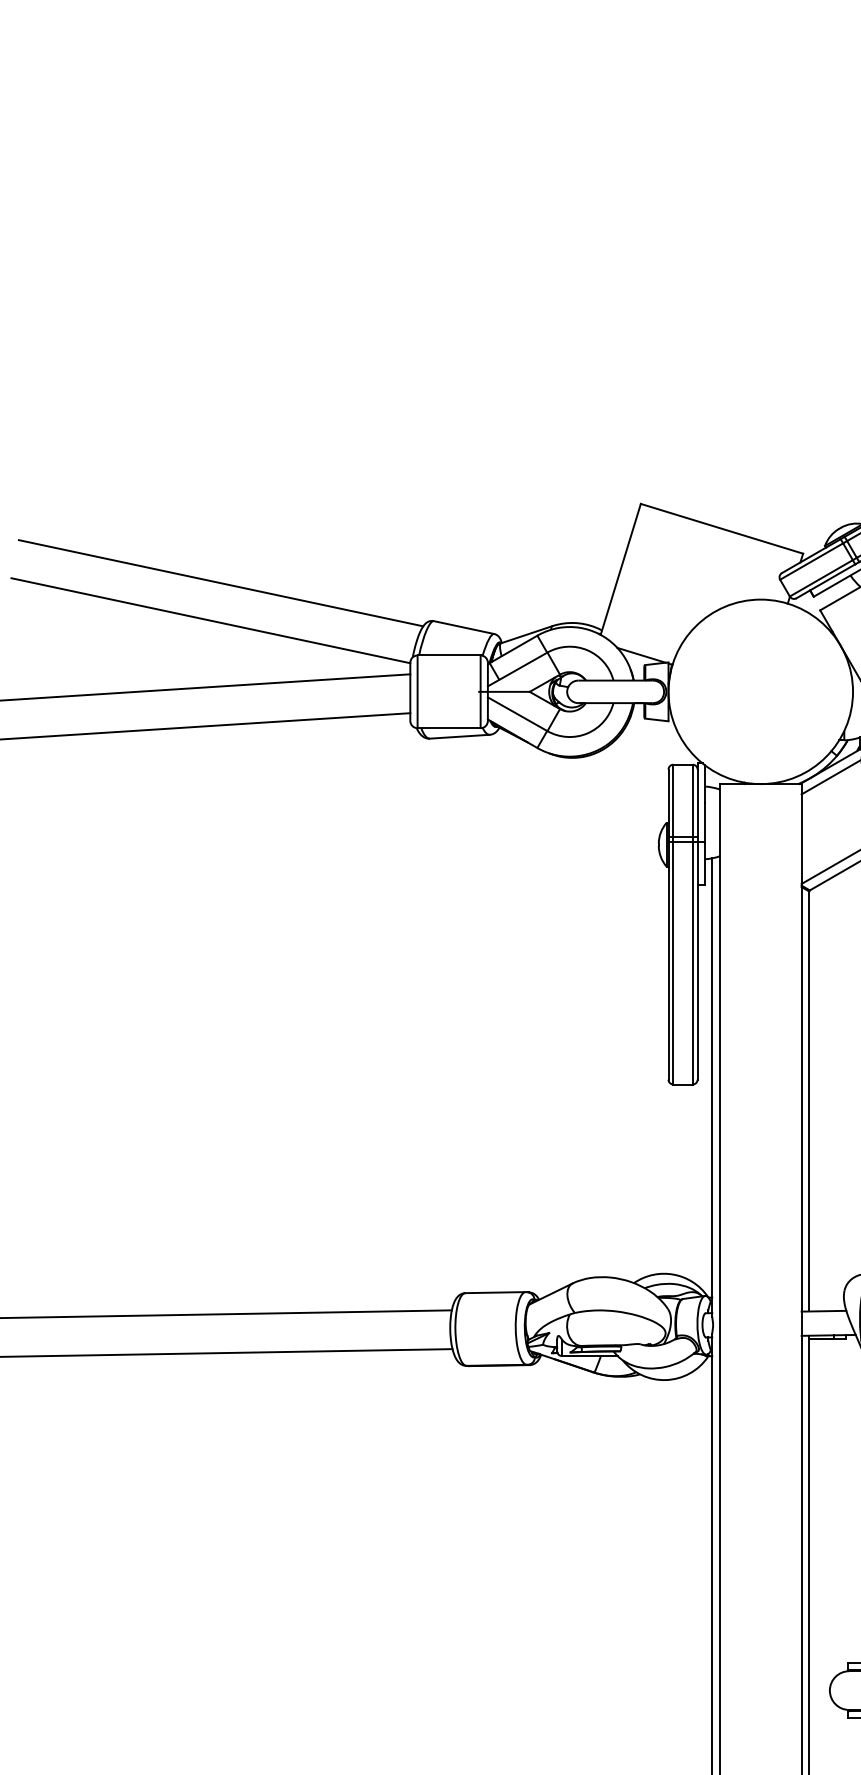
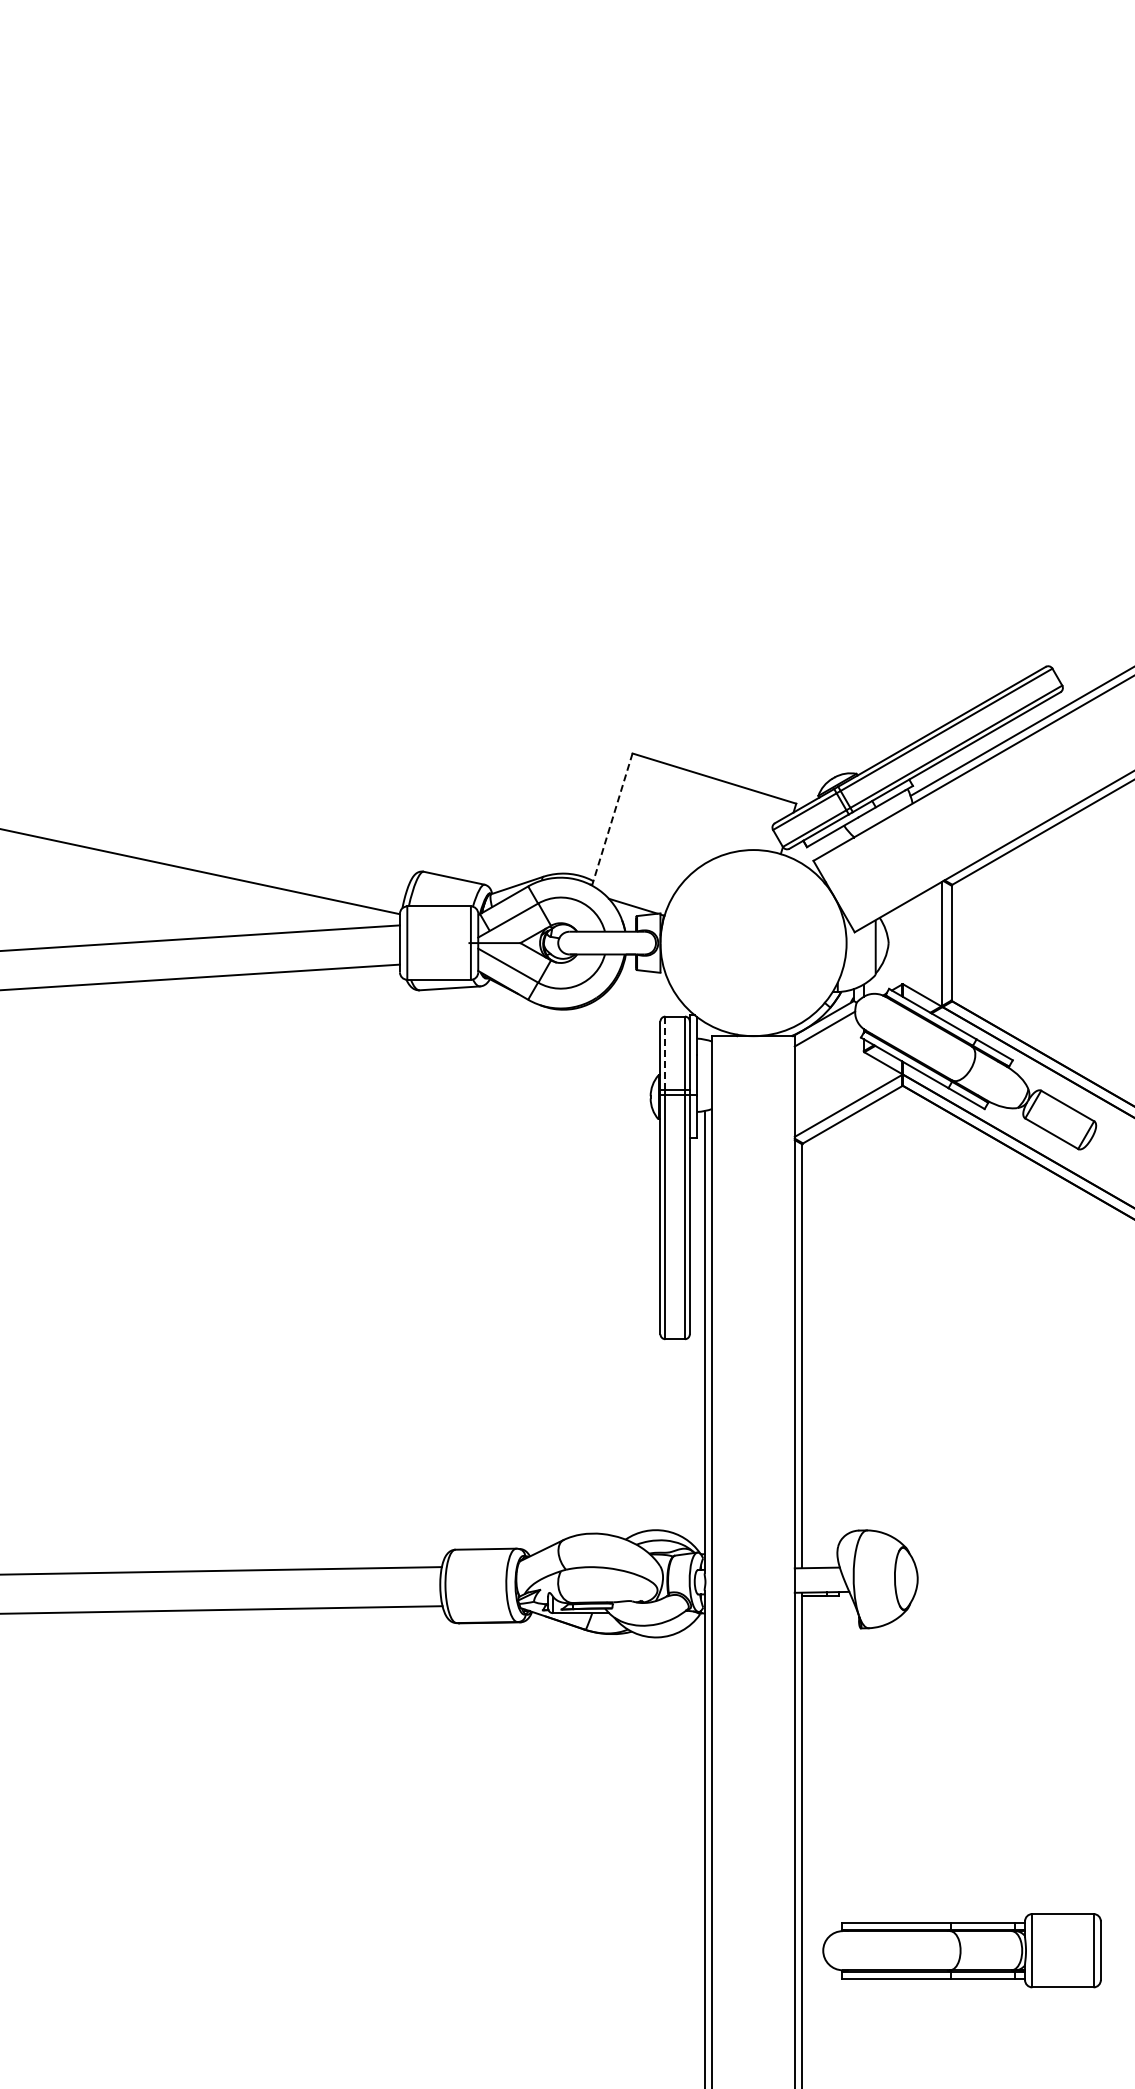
line: (620, 570) -> (612, 820), solid -> dashed
line: (221, 583) -> (209, 833), removed
line: (673, 801) -> (665, 1053), solid -> dashed

